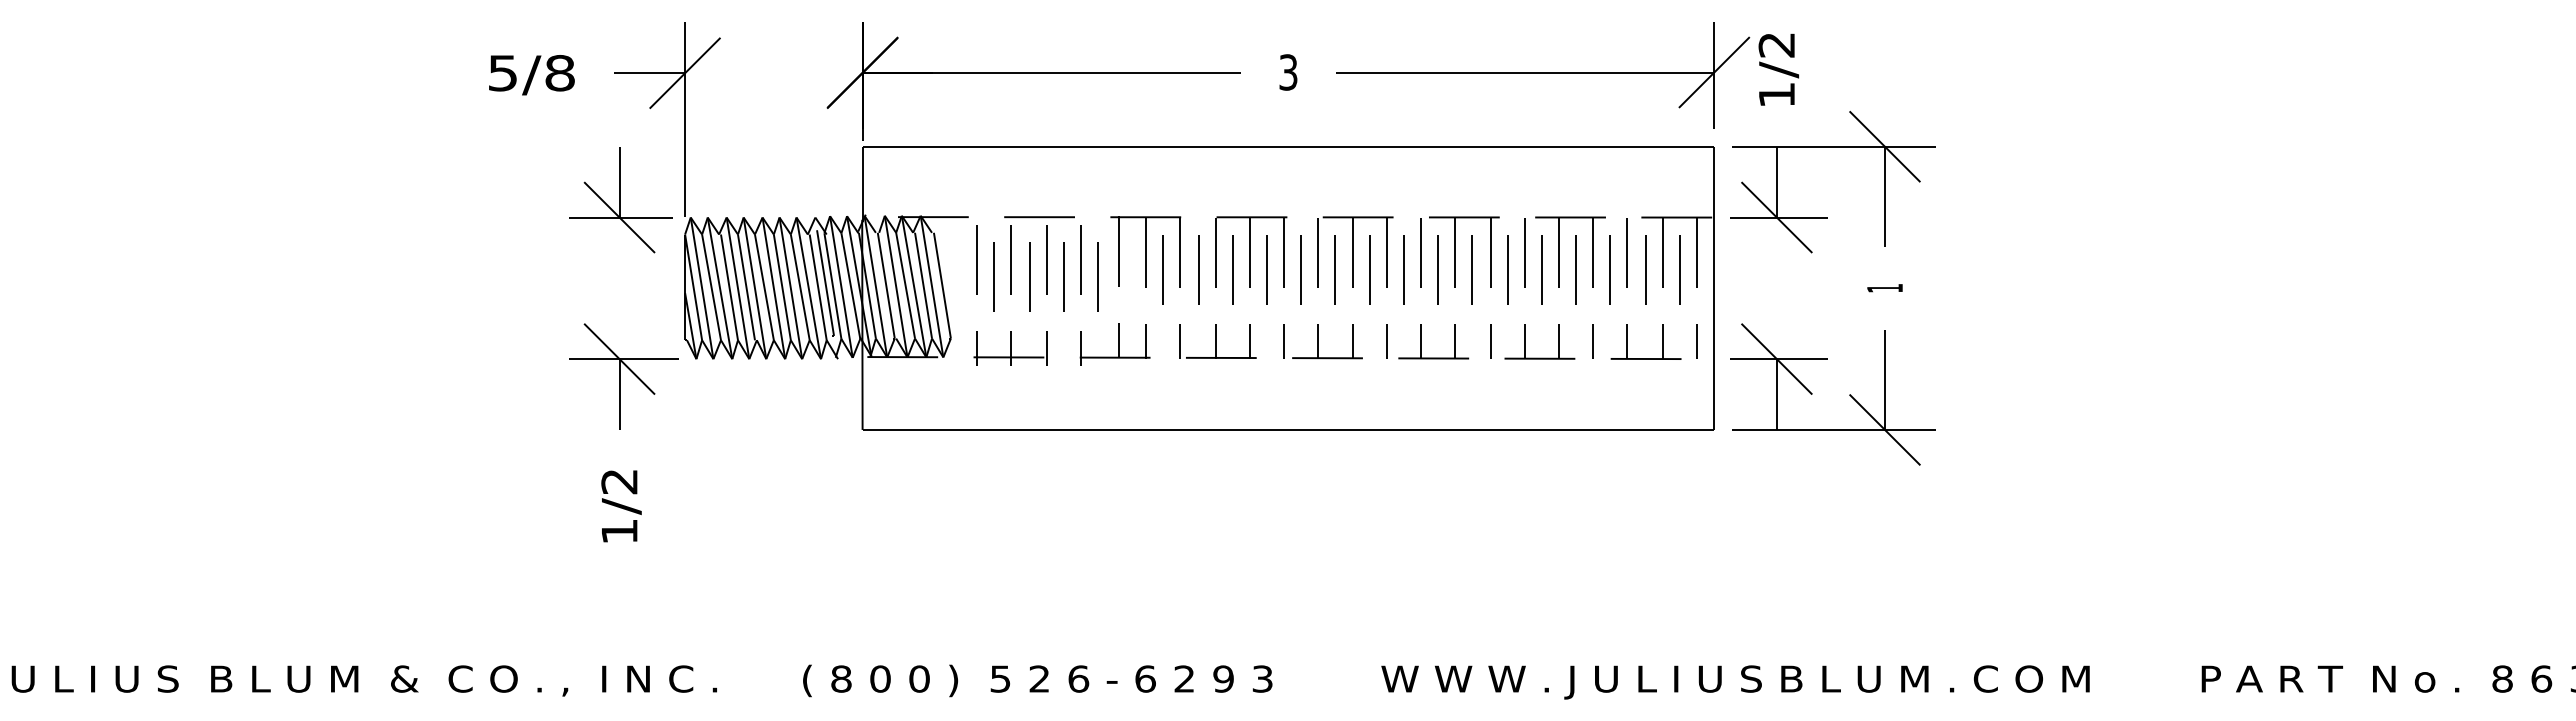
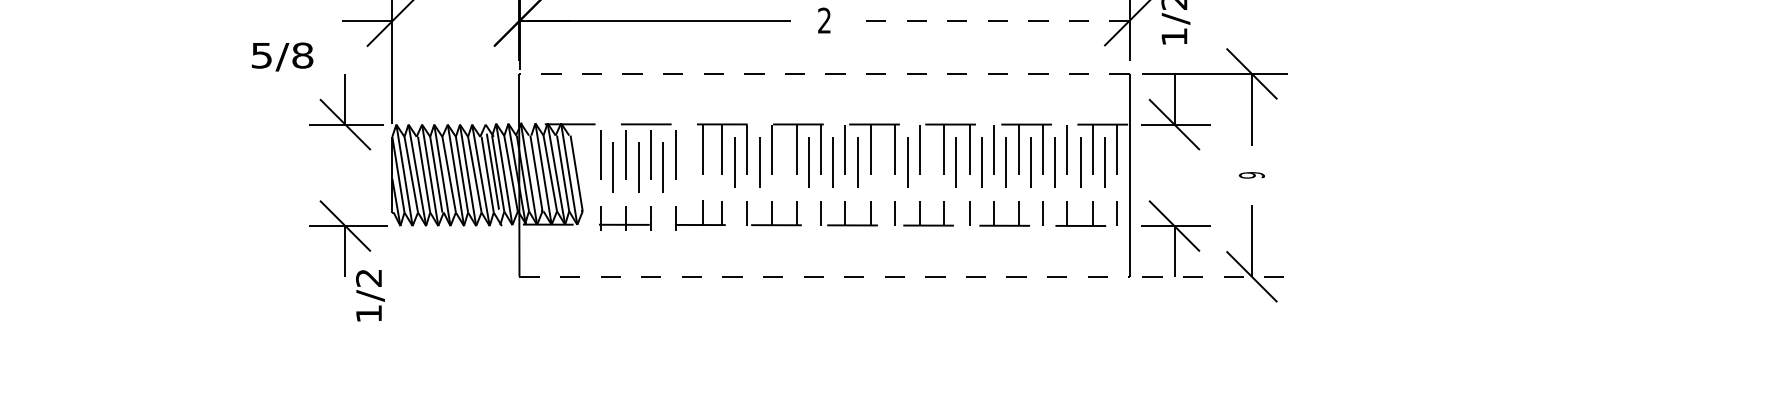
text: (1288, 72) -> (824, 20), 3 -> 2
line: (1524, 72) -> (993, 20), solid -> dashed
text: (531, 75) -> (282, 57), moved
line: (1288, 146) -> (824, 73), solid -> dashed
line: (1232, 269) -> (784, 161), removed
line: (1369, 269) -> (882, 161), removed
line: (1437, 269) -> (931, 161), removed
line: (1097, 276) -> (687, 166), removed
text: (1884, 287) -> (1251, 174), 1 -> 9
line: (1288, 429) -> (824, 276), solid -> dashed
line: (1834, 429) -> (1215, 276), solid -> dashed
text: (621, 506) -> (370, 295), moved

